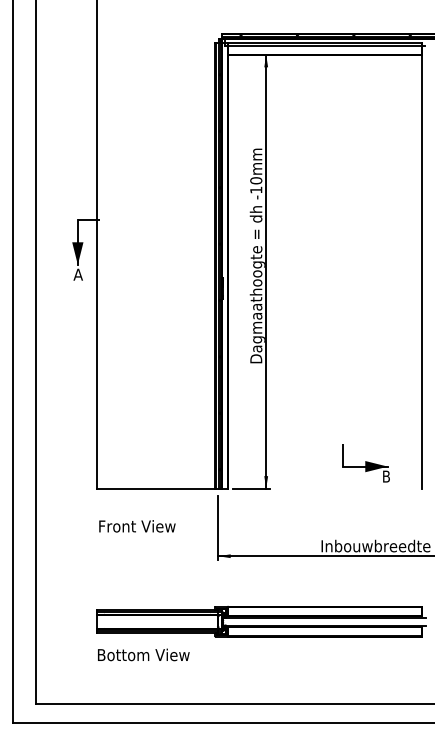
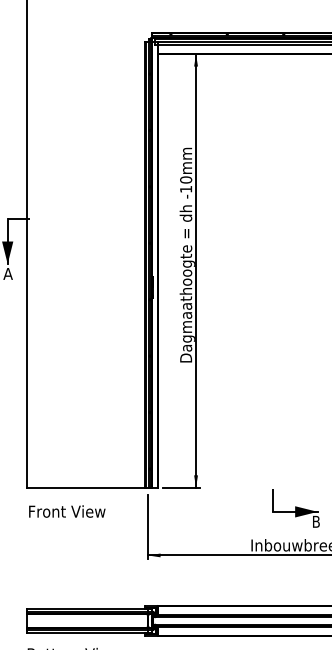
part: (365, 463) -> (295, 508), moved
text: (137, 526) -> (67, 511), moved

